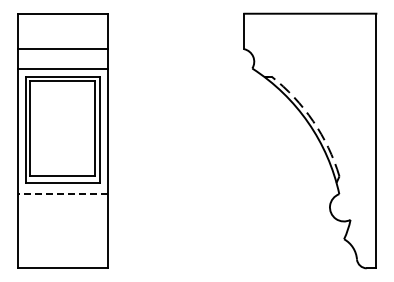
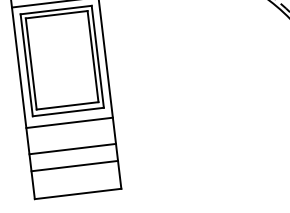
line: (62, 194) -> (69, 123), dashed -> solid
line: (62, 221) -> (72, 149), added
line: (62, 239) -> (74, 166), added

